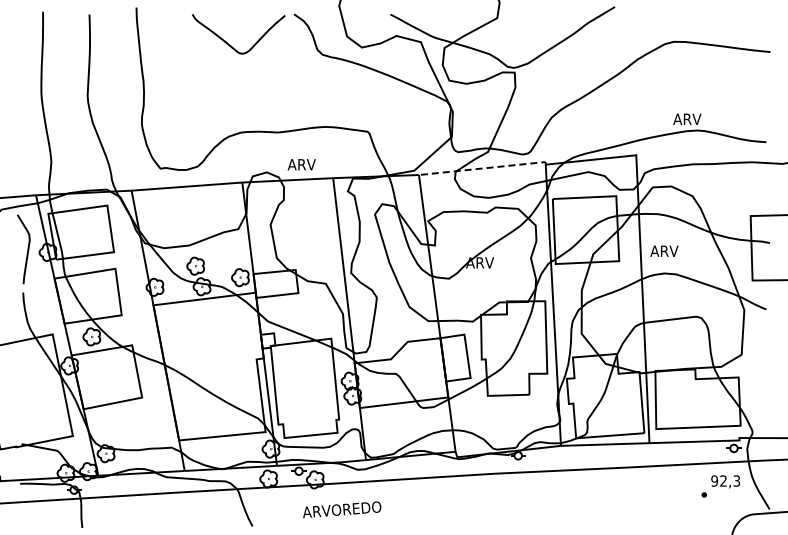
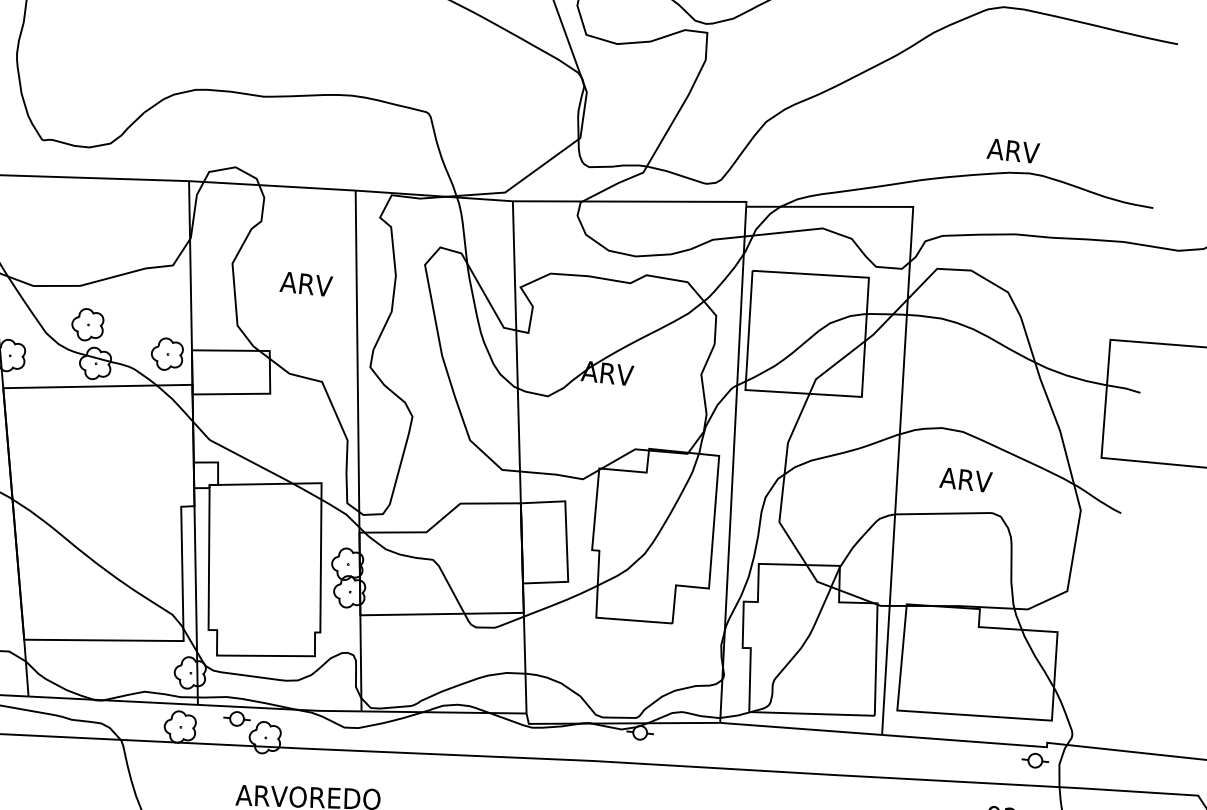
text: (301, 164) -> (305, 283), moved
line: (484, 168) -> (633, 201), dashed -> solid
text: (664, 250) -> (966, 478), moved

